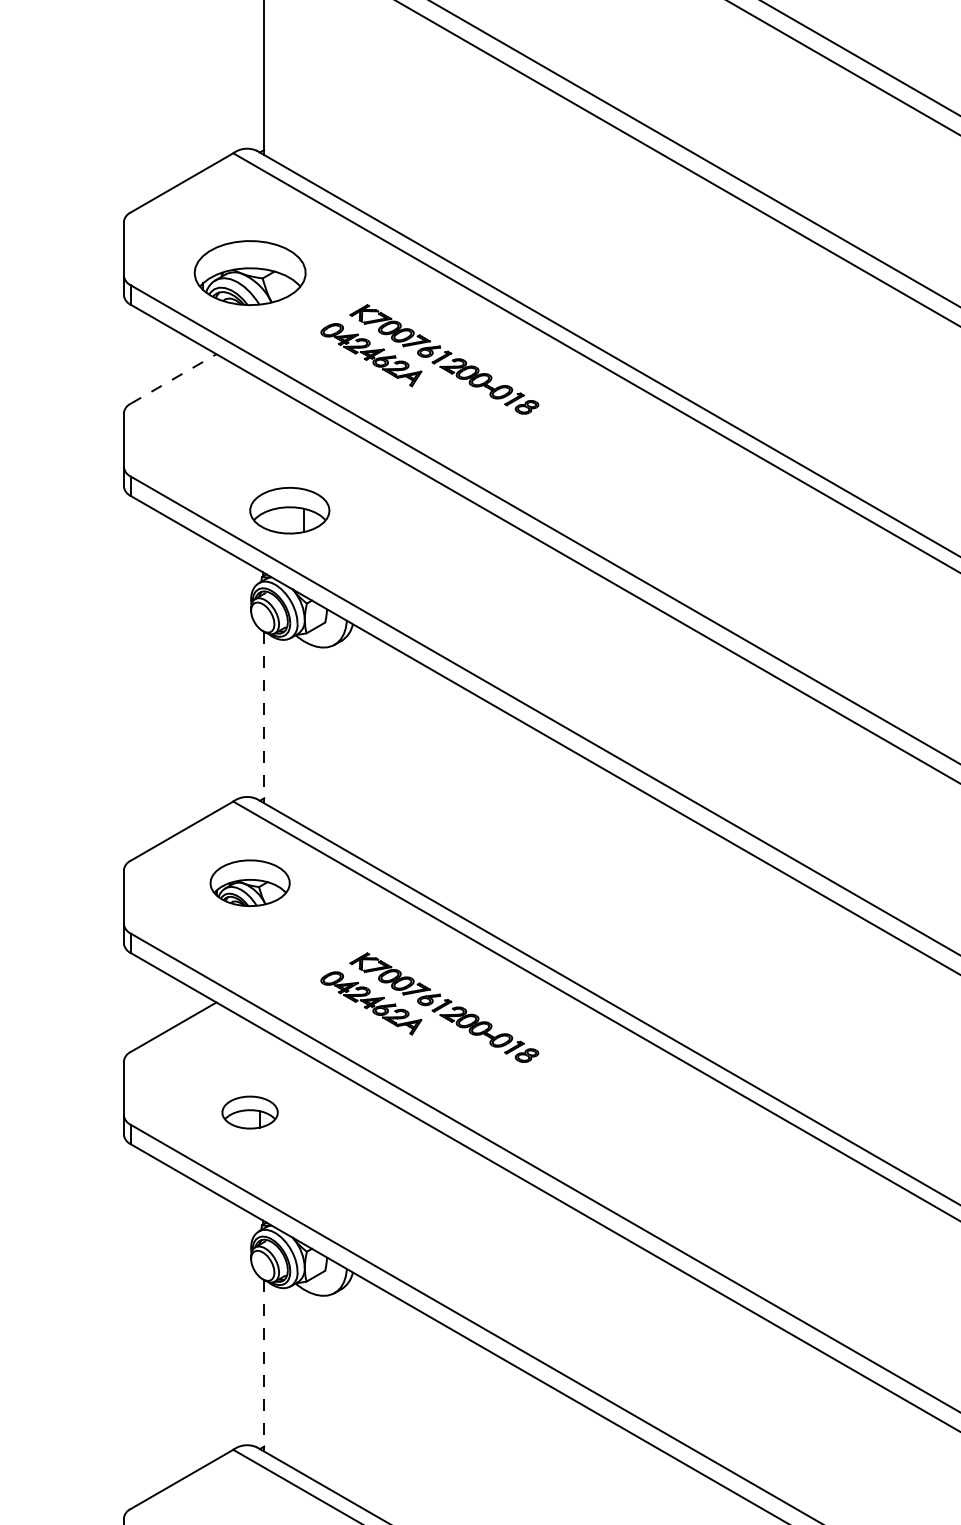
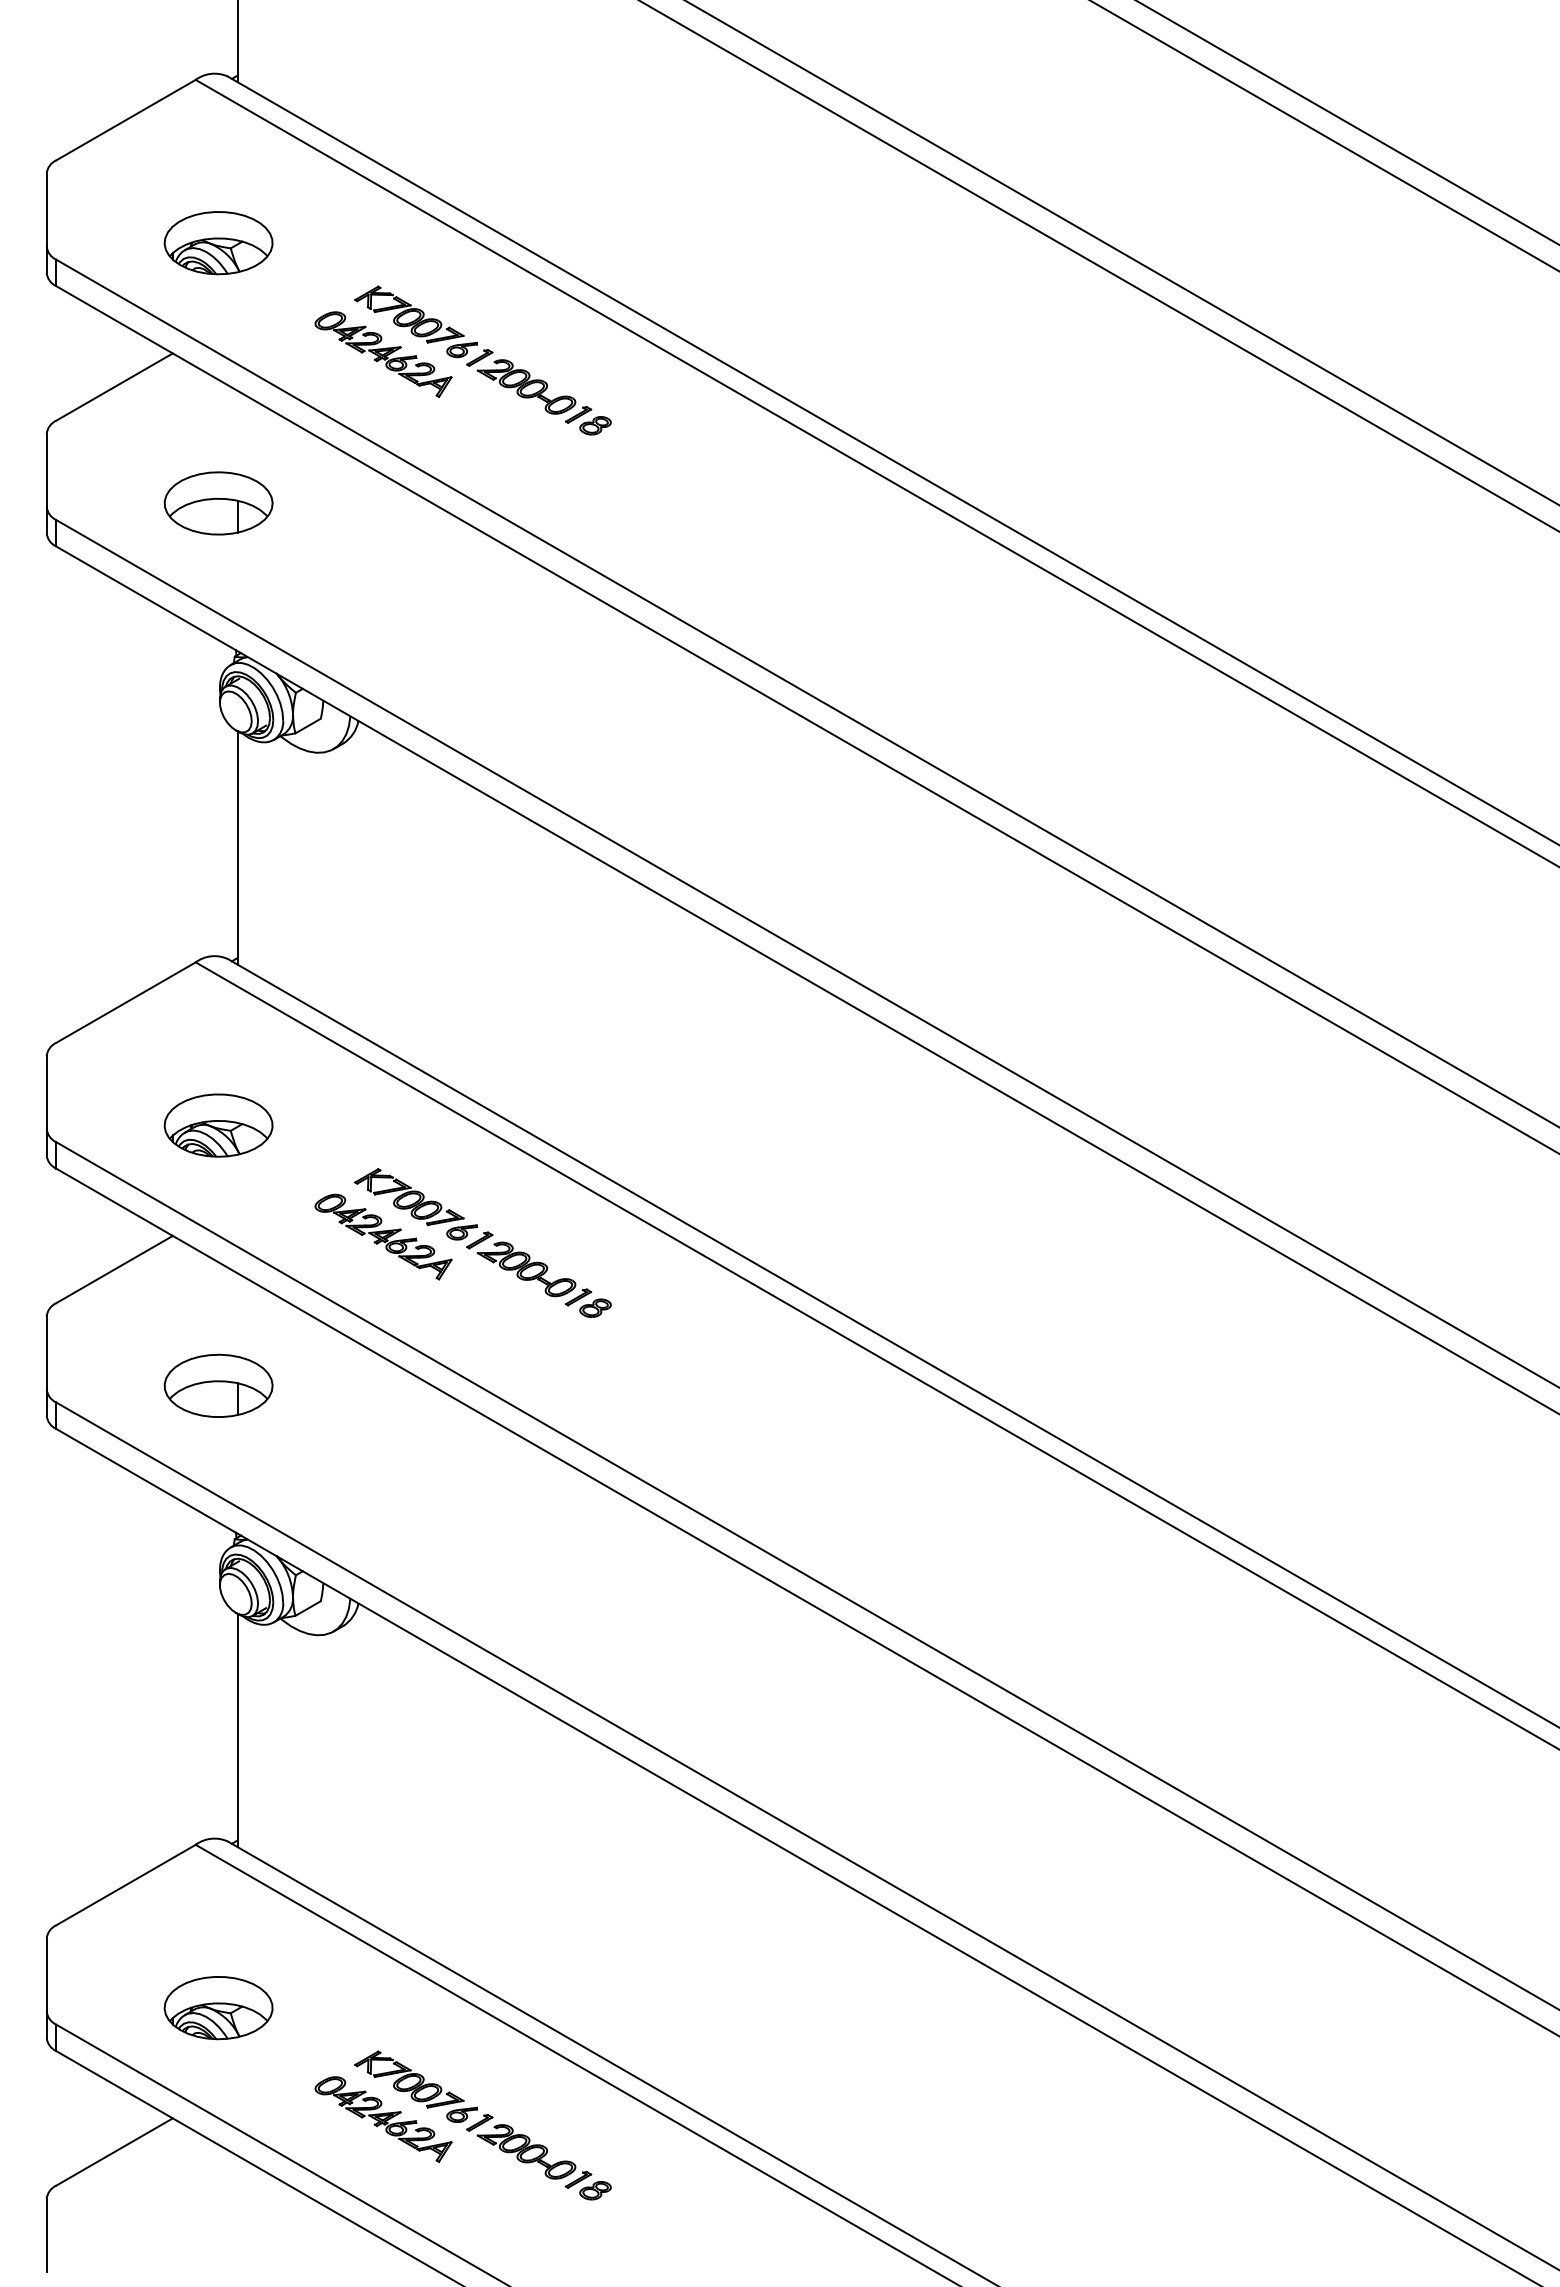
part: (250, 273) -> (218, 243), size x0.71
line: (173, 378) -> (114, 386), dashed -> solid
part: (289, 510) -> (218, 503), moved
line: (264, 717) -> (237, 848), dashed -> solid
part: (250, 883) -> (218, 1125), moved
part: (250, 1112) -> (218, 1385), size x1.43
line: (264, 1365) -> (237, 1730), dashed -> solid

